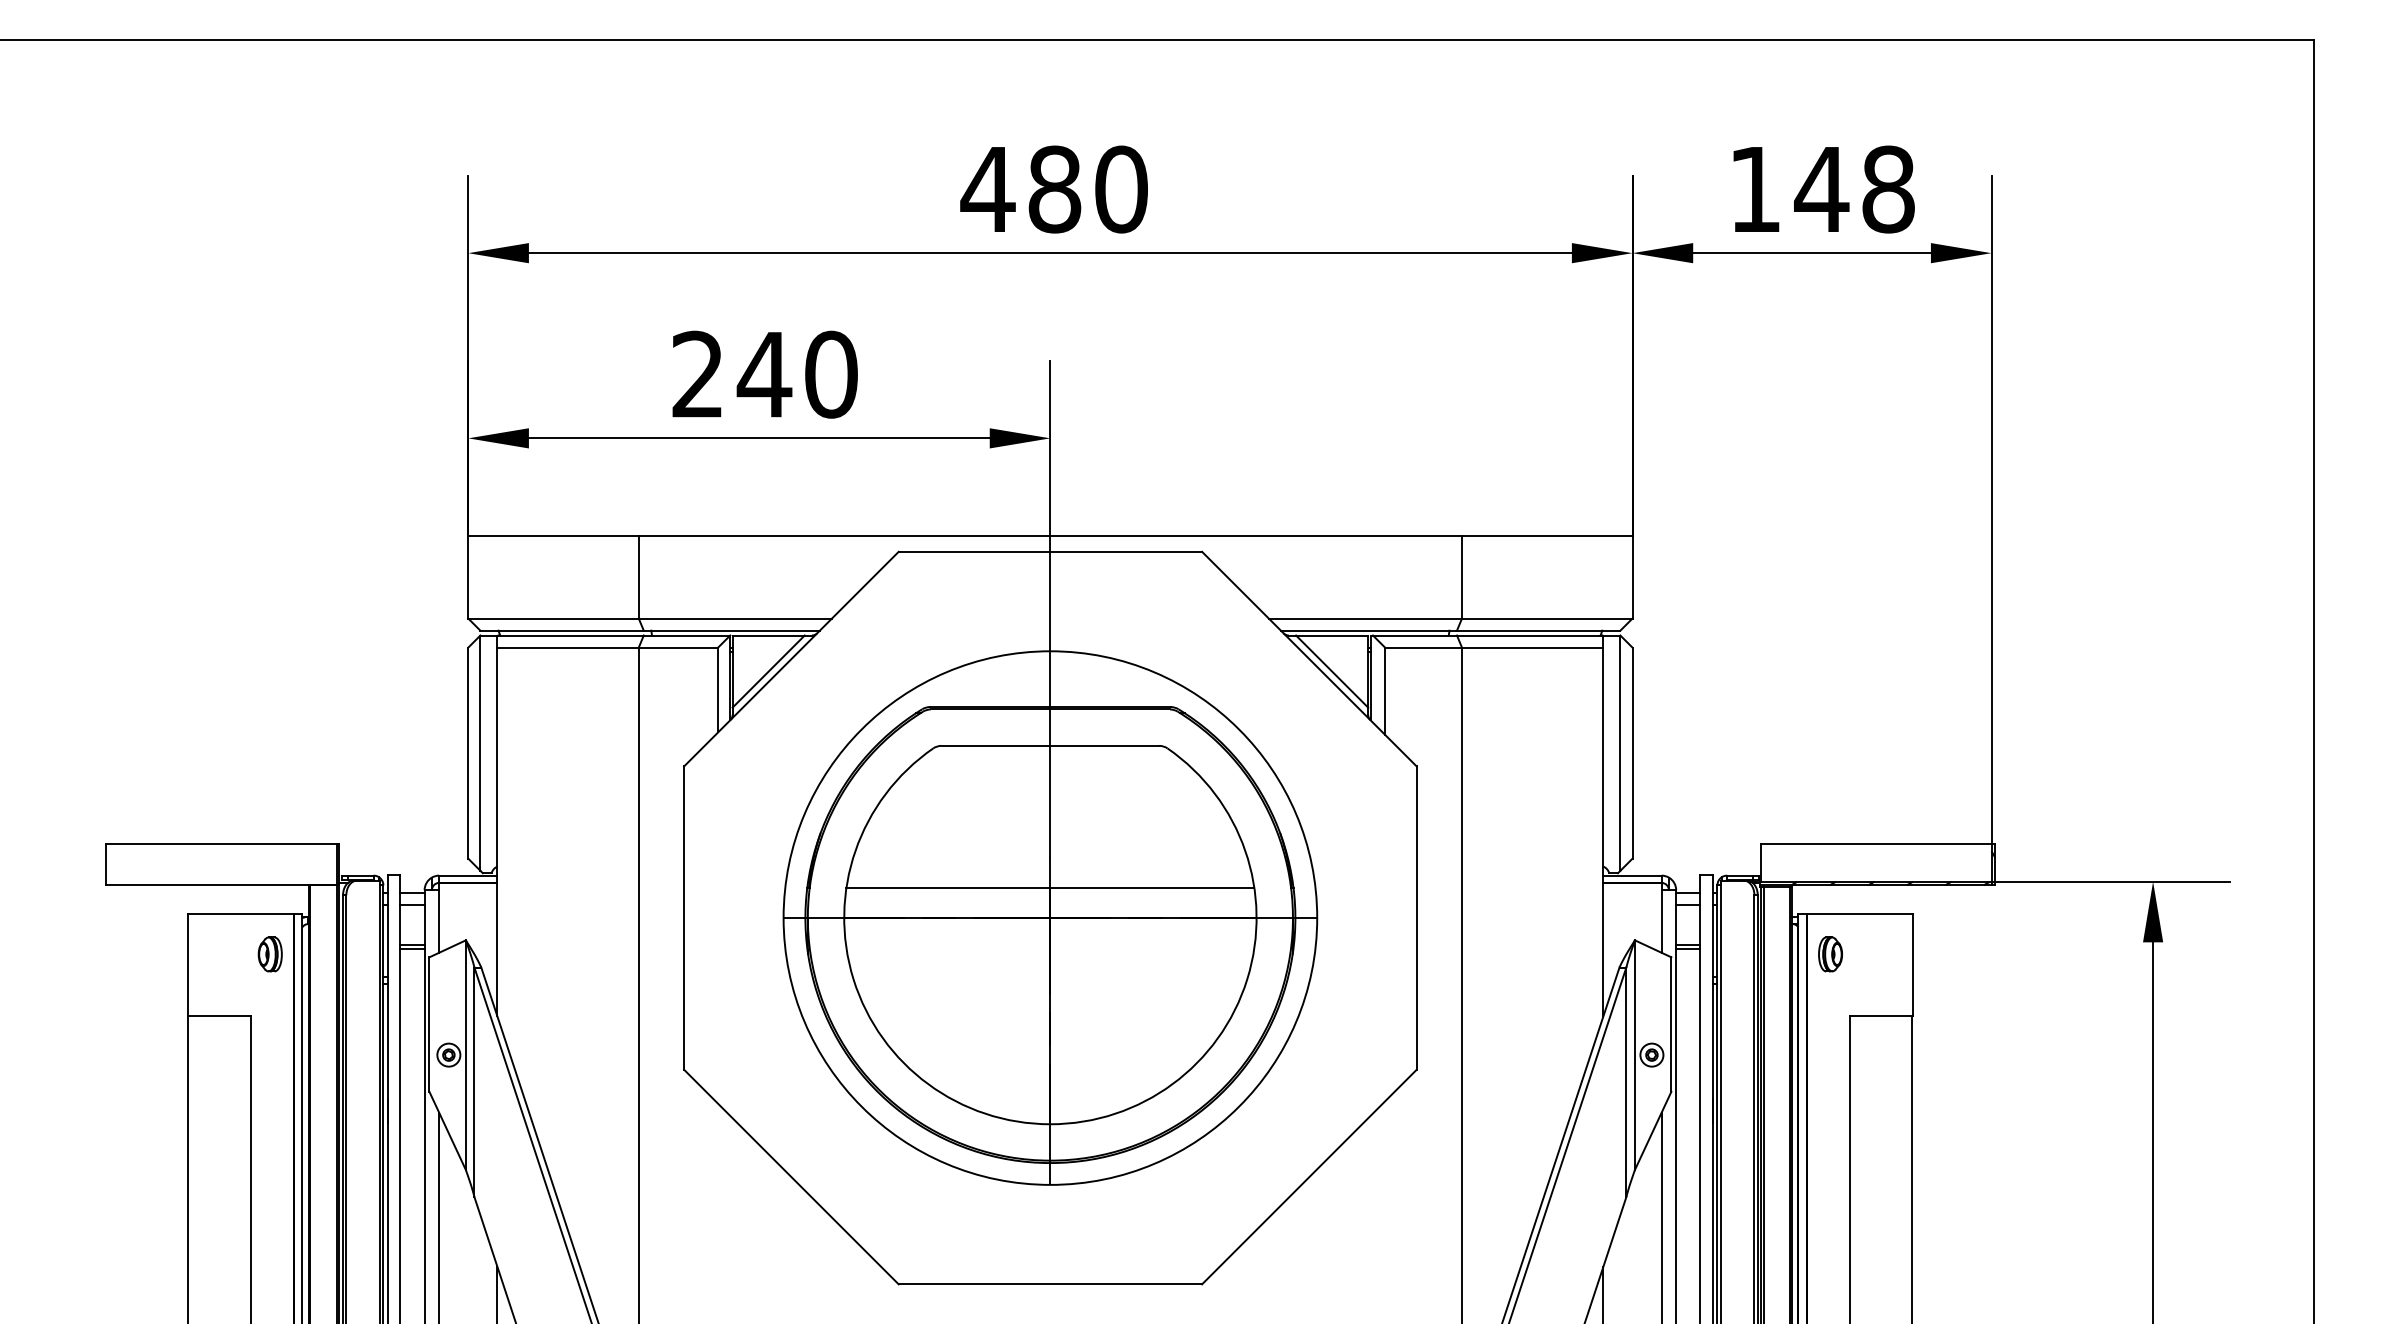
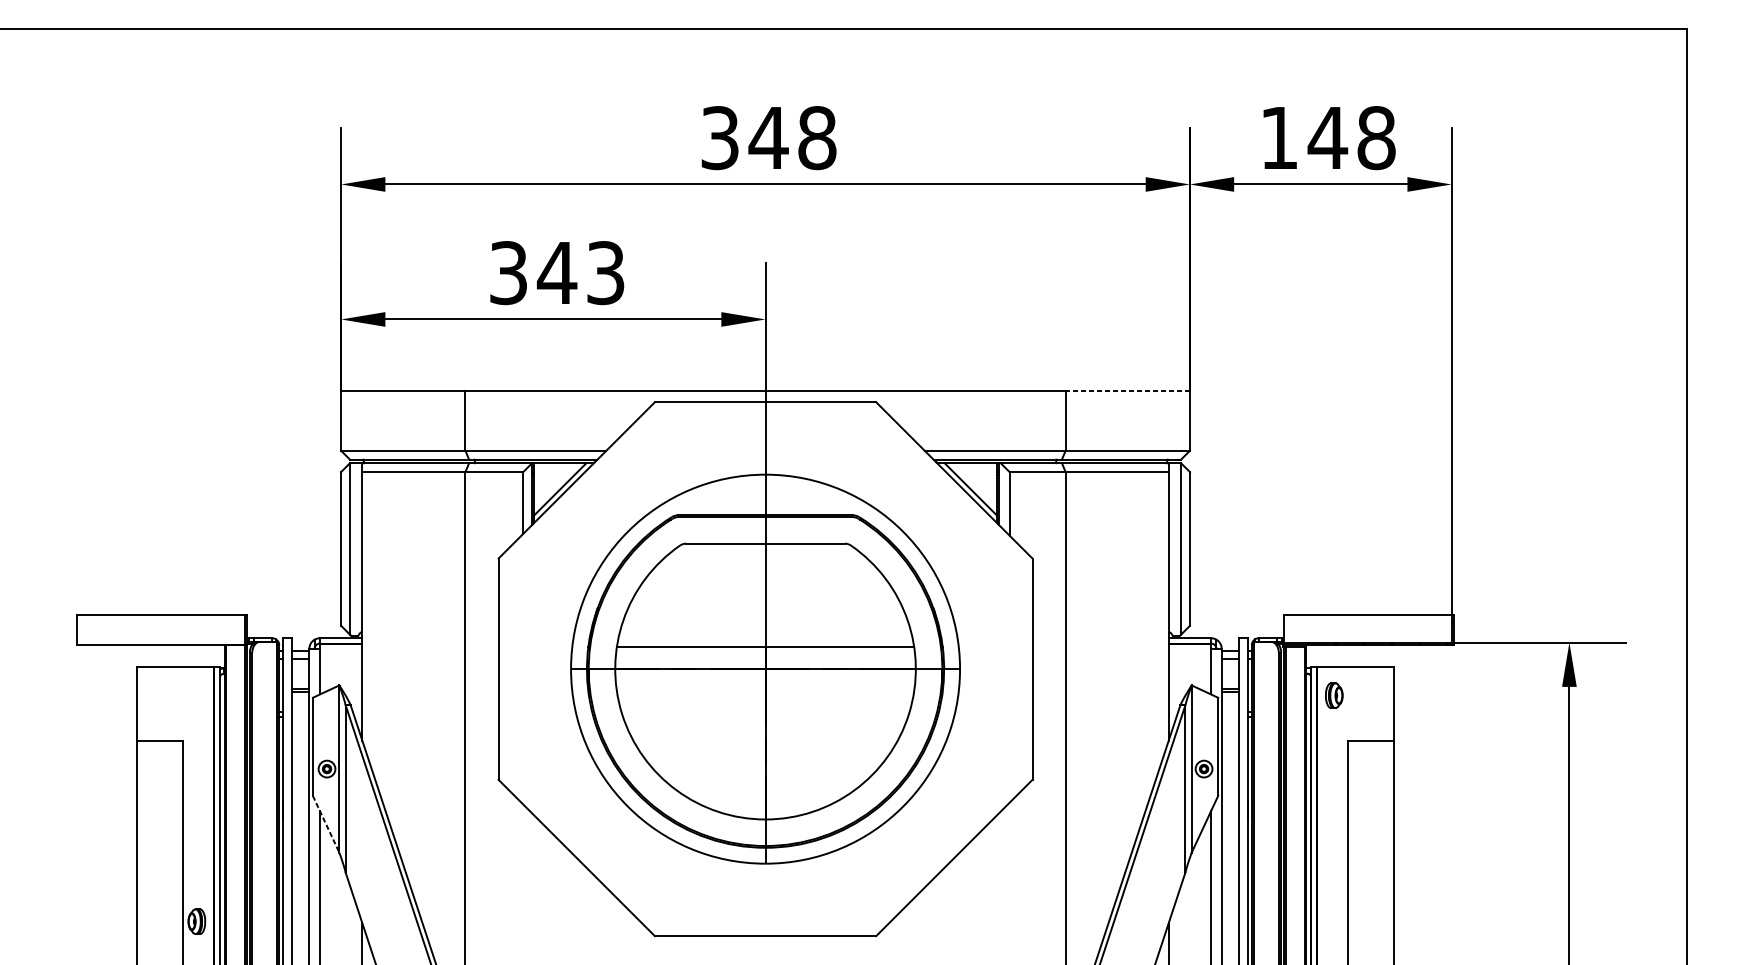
text: (1053, 189) -> (767, 138), 480 -> 348
text: (764, 374) -> (557, 272), 240 -> 343
line: (1546, 536) -> (1127, 391), solid -> dashed
part: (269, 954) -> (196, 921), moved
line: (447, 1131) -> (326, 824), solid -> dashed

